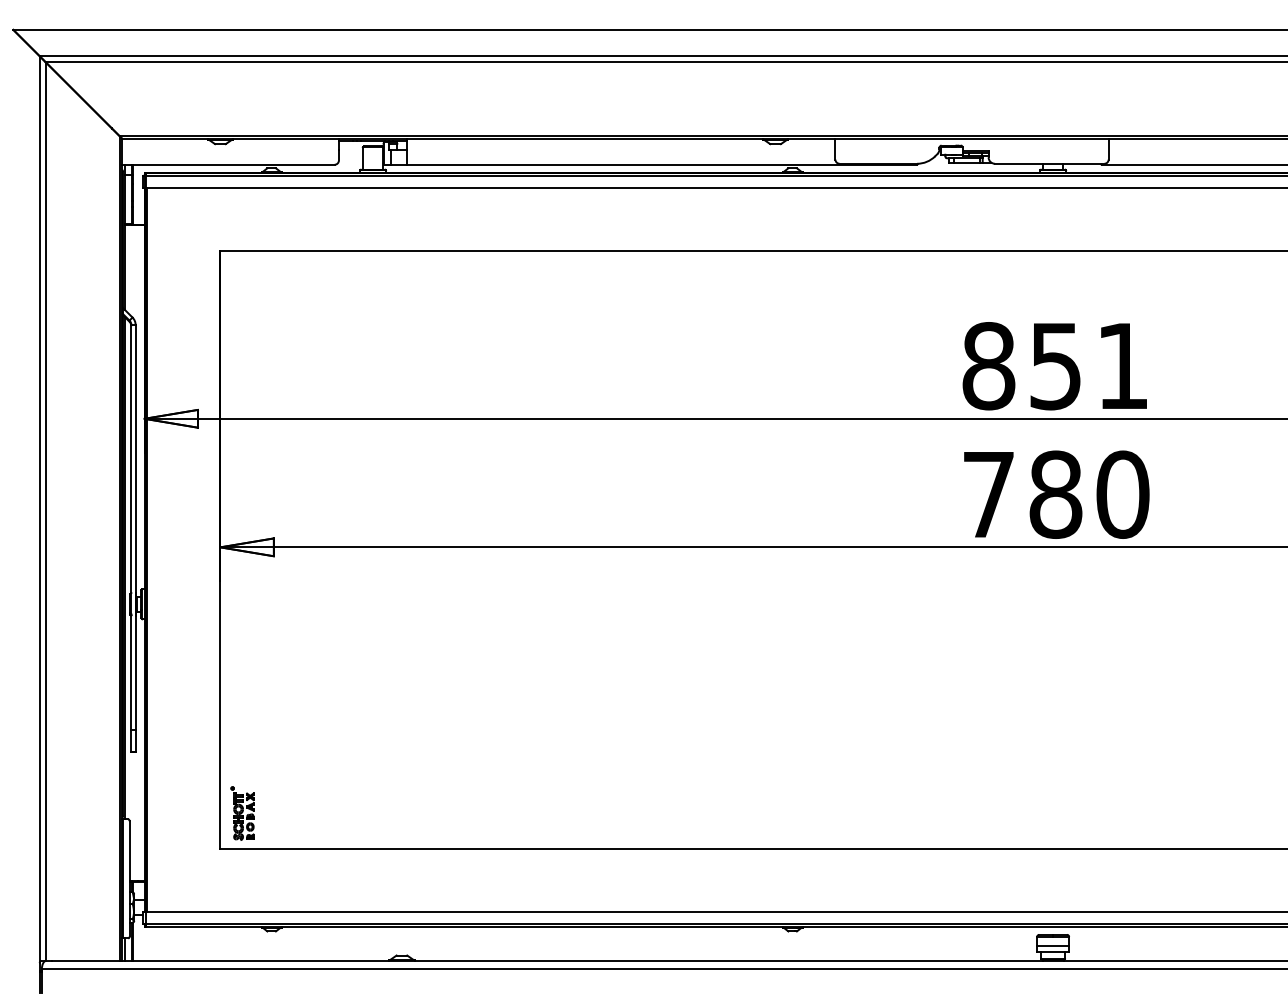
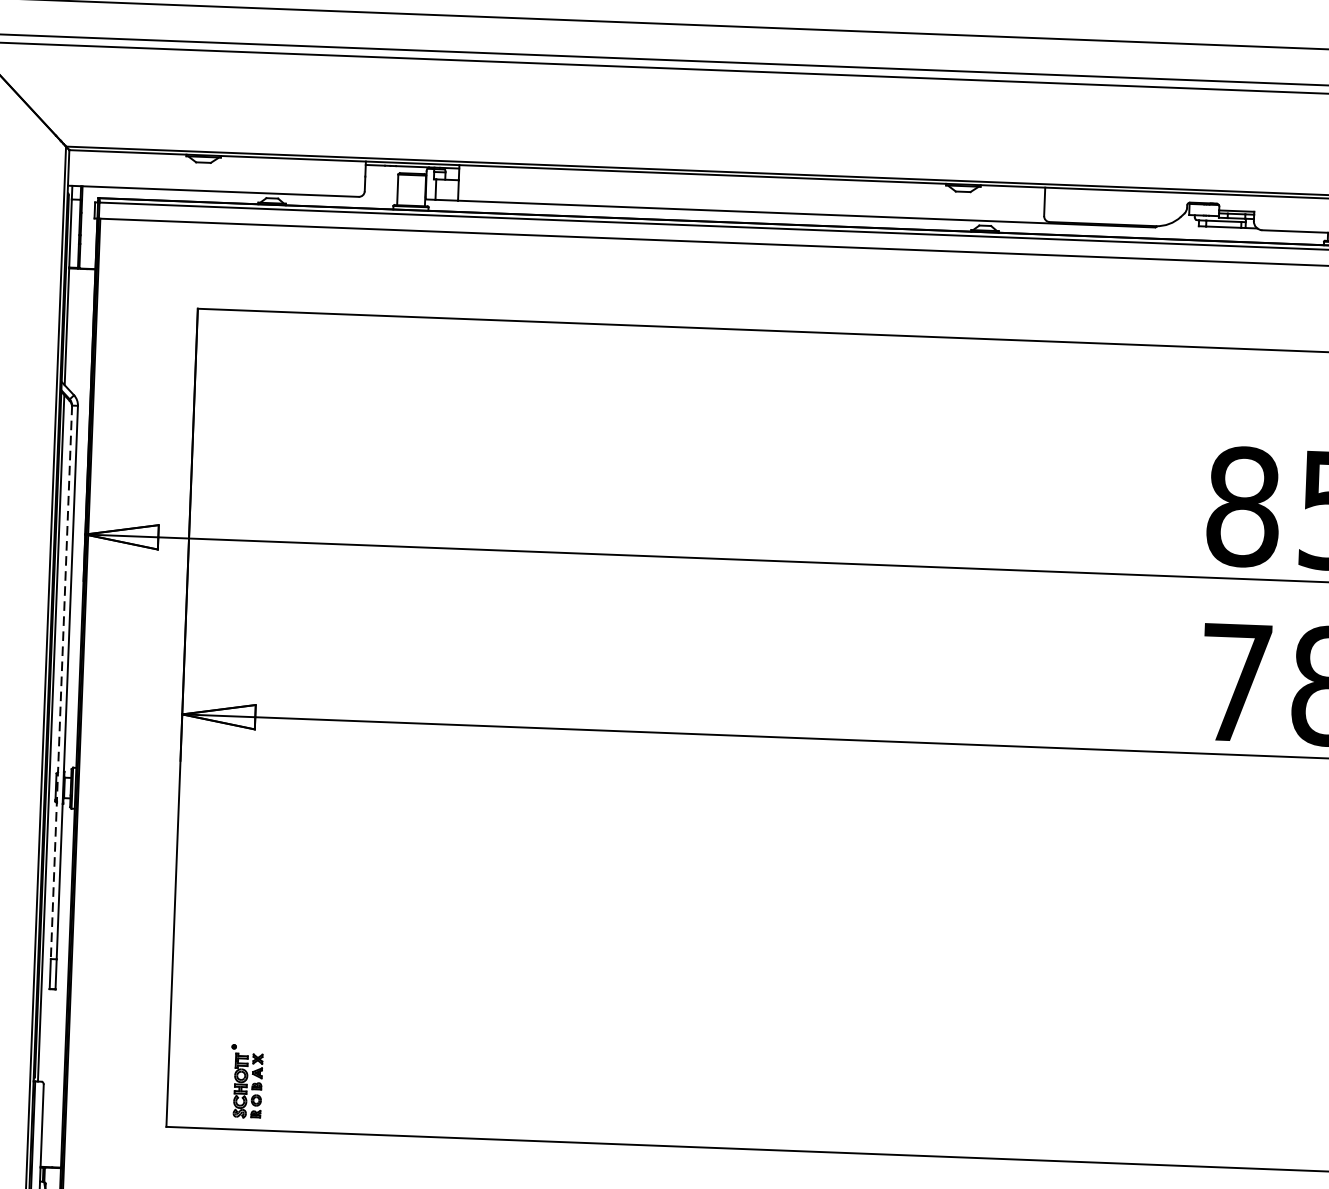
line: (131, 527) -> (61, 682), solid -> dashed
part: (242, 813) -> (246, 1081), moved

